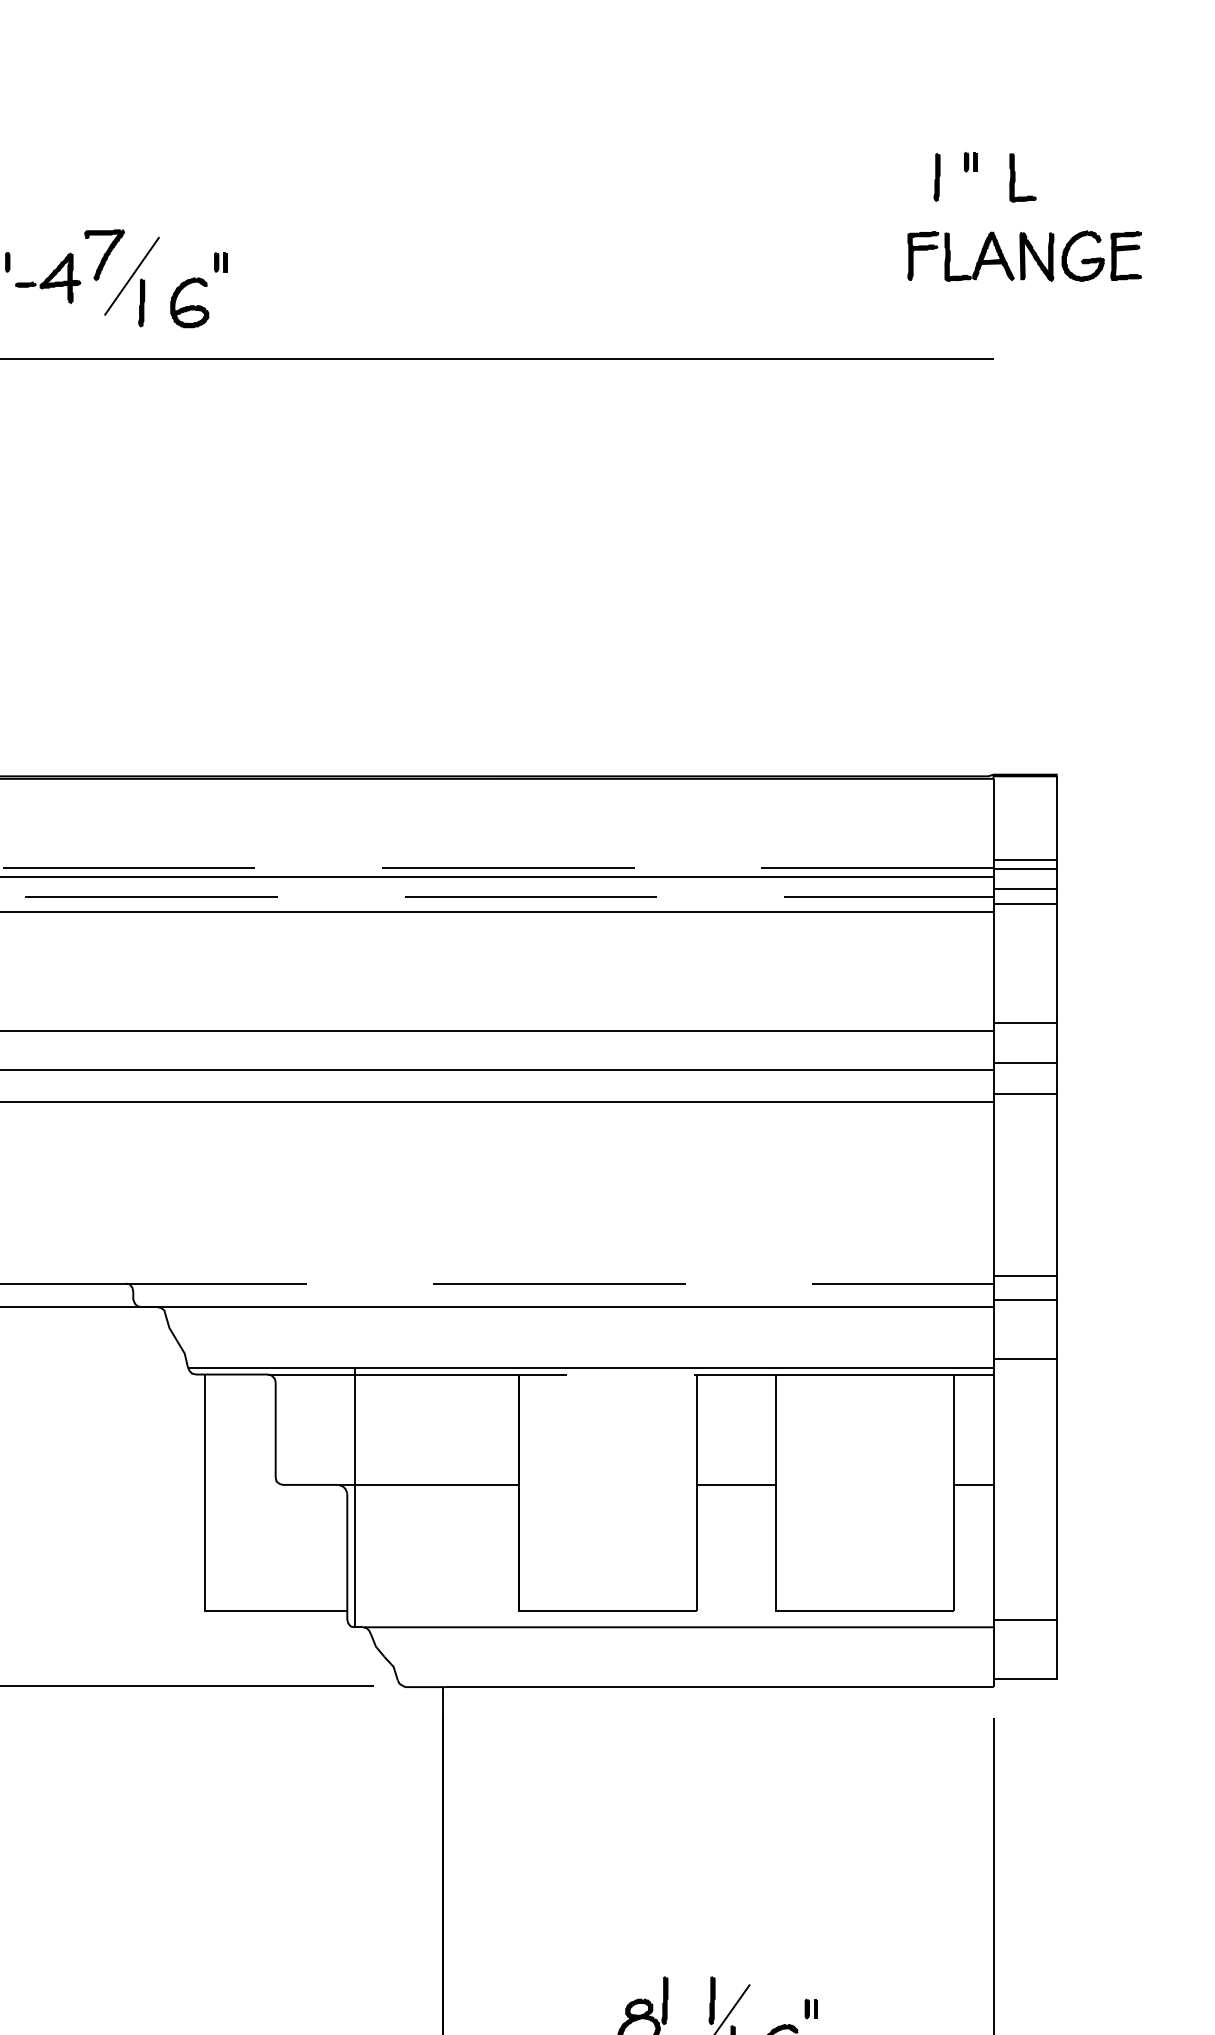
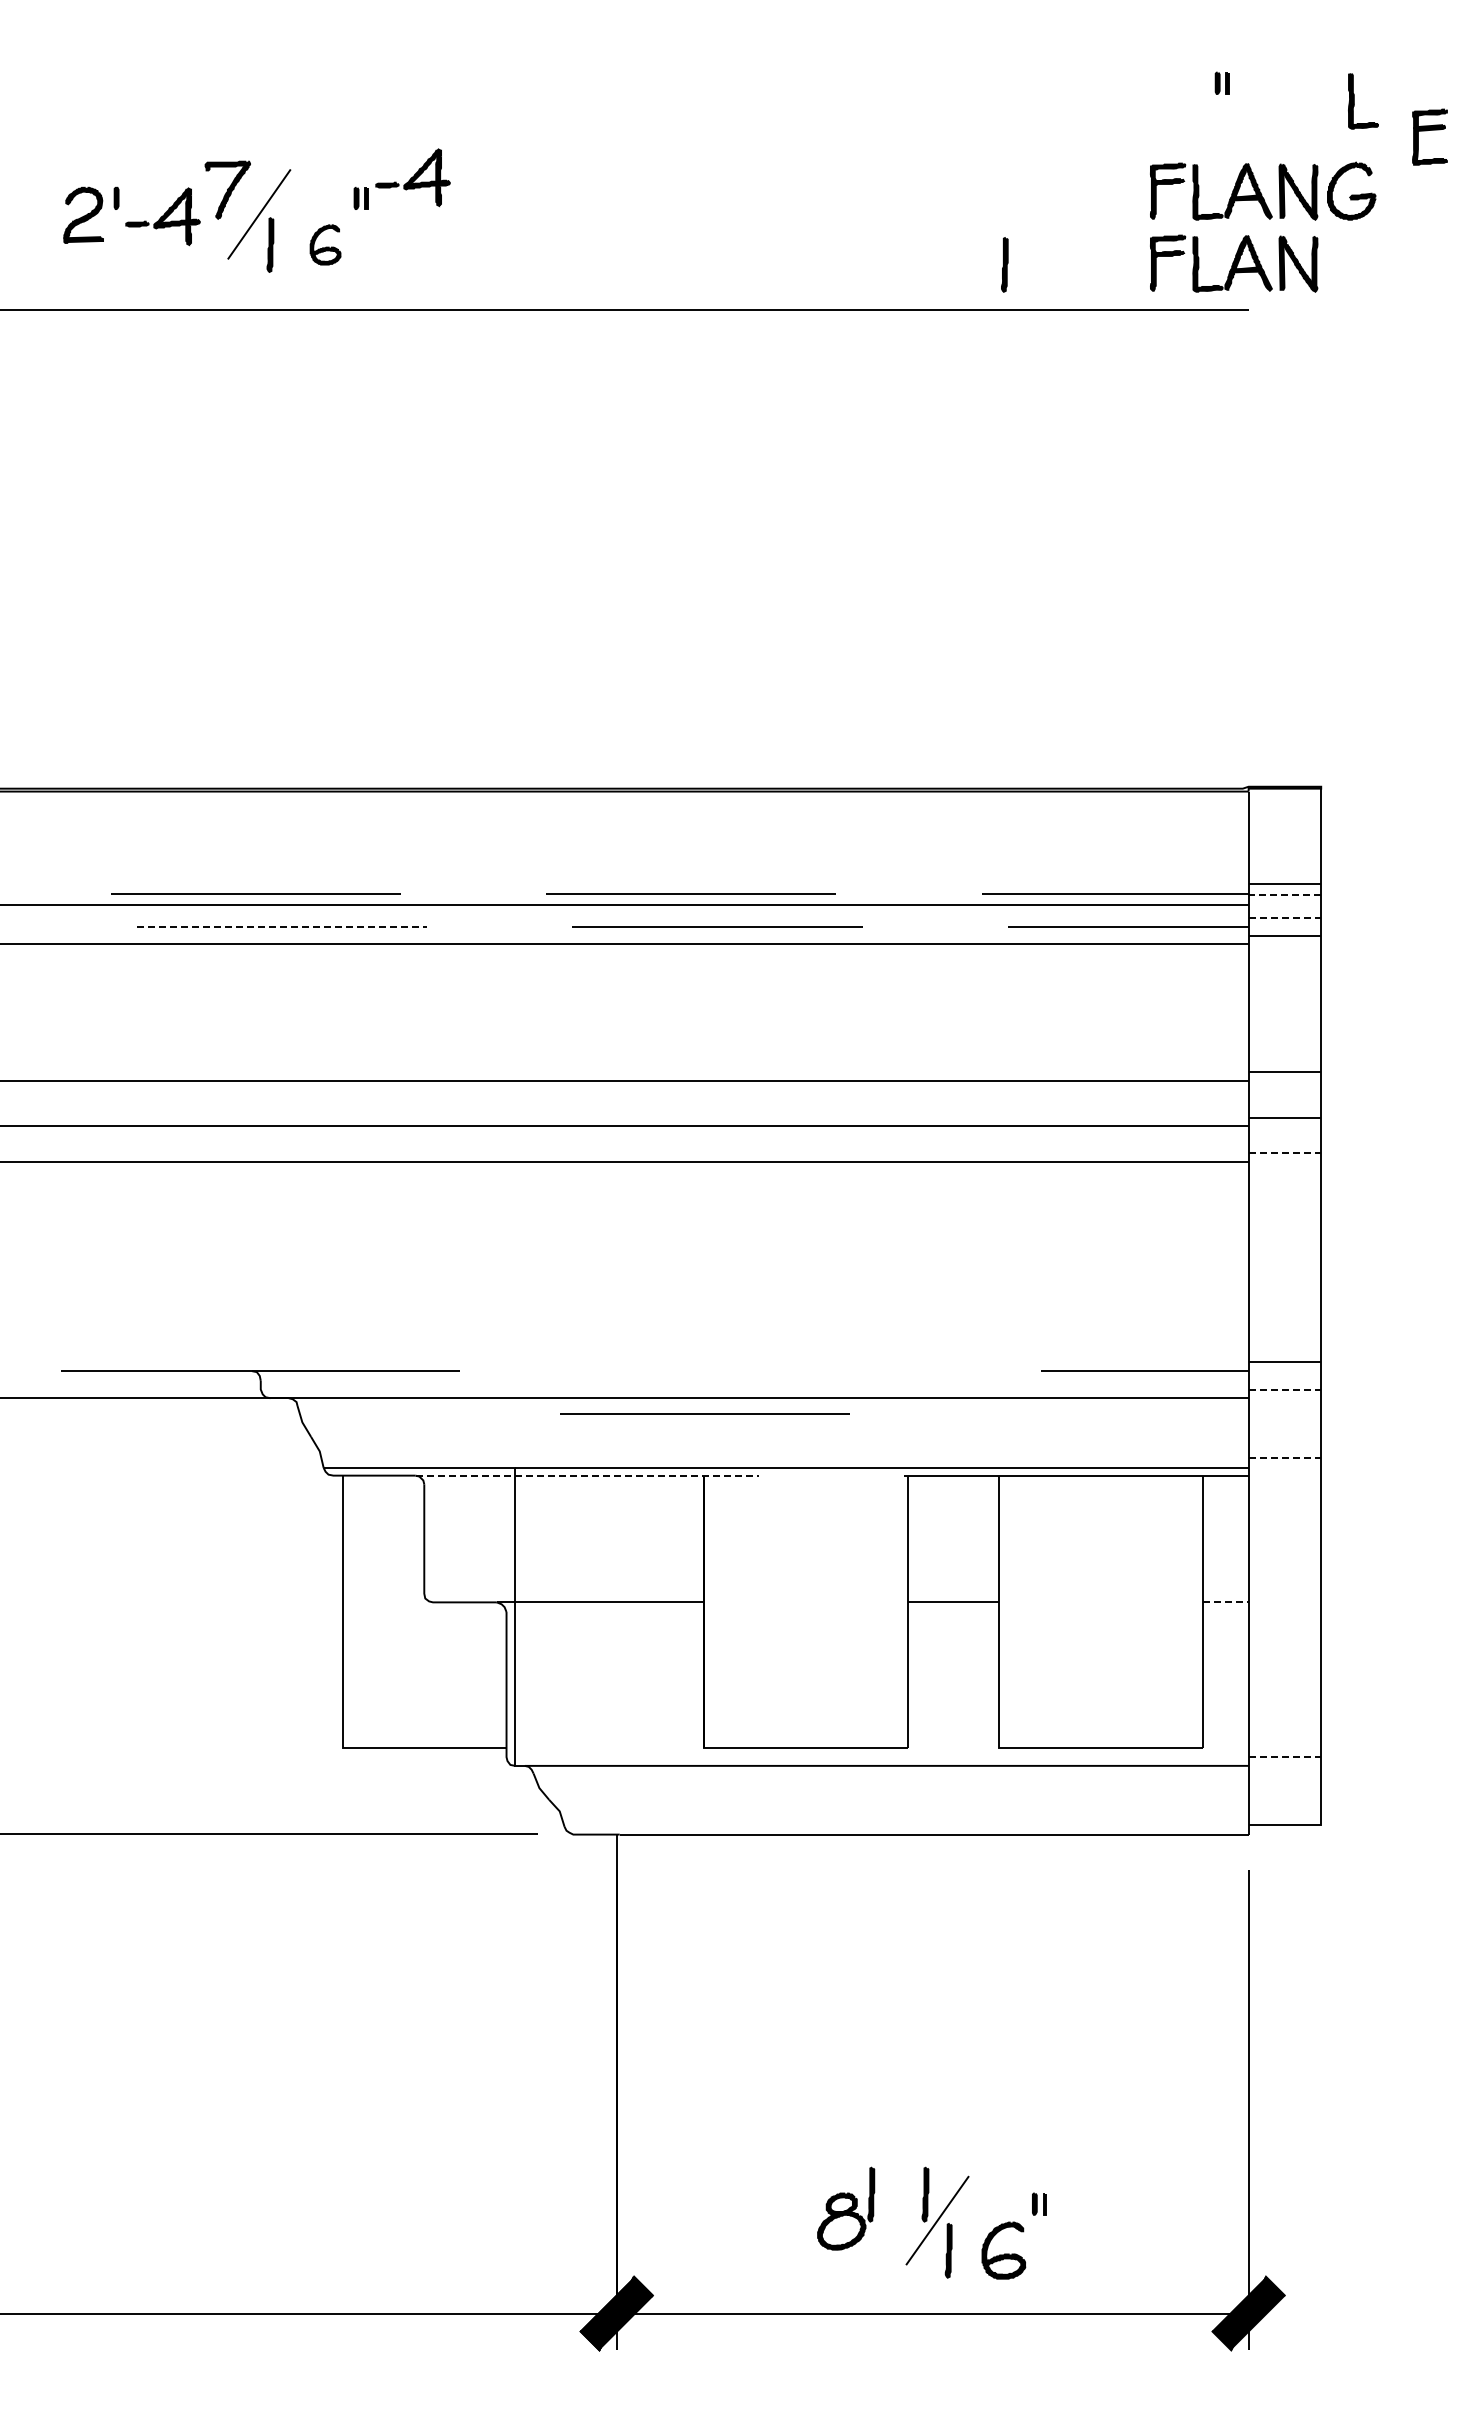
part: (936, 177) -> (1004, 264), moved
part: (1015, 177) -> (1354, 101), moved
part: (265, 244) -> (412, 177), added
part: (1125, 255) -> (1429, 136), moved
part: (189, 302) -> (325, 244), size x0.7
part: (981, 319) -> (1234, 263), added
line: (1024, 869) -> (1284, 895), solid -> dashed
line: (1025, 889) -> (1285, 918), solid -> dashed
line: (152, 897) -> (282, 927), solid -> dashed
line: (1025, 1094) -> (1285, 1153), solid -> dashed
line: (558, 1282) -> (704, 1413), moved
line: (1025, 1299) -> (1285, 1389), solid -> dashed
line: (1025, 1359) -> (1285, 1458), solid -> dashed
line: (417, 1374) -> (587, 1475), solid -> dashed
line: (973, 1485) -> (1225, 1602), solid -> dashed
line: (1025, 1619) -> (1285, 1757), solid -> dashed

